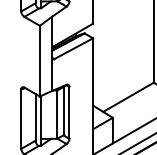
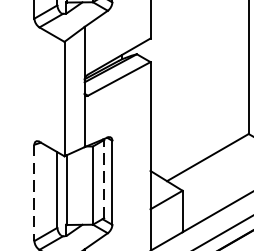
line: (64, 110) -> (104, 178), solid -> dashed
line: (21, 119) -> (34, 193), solid -> dashed

